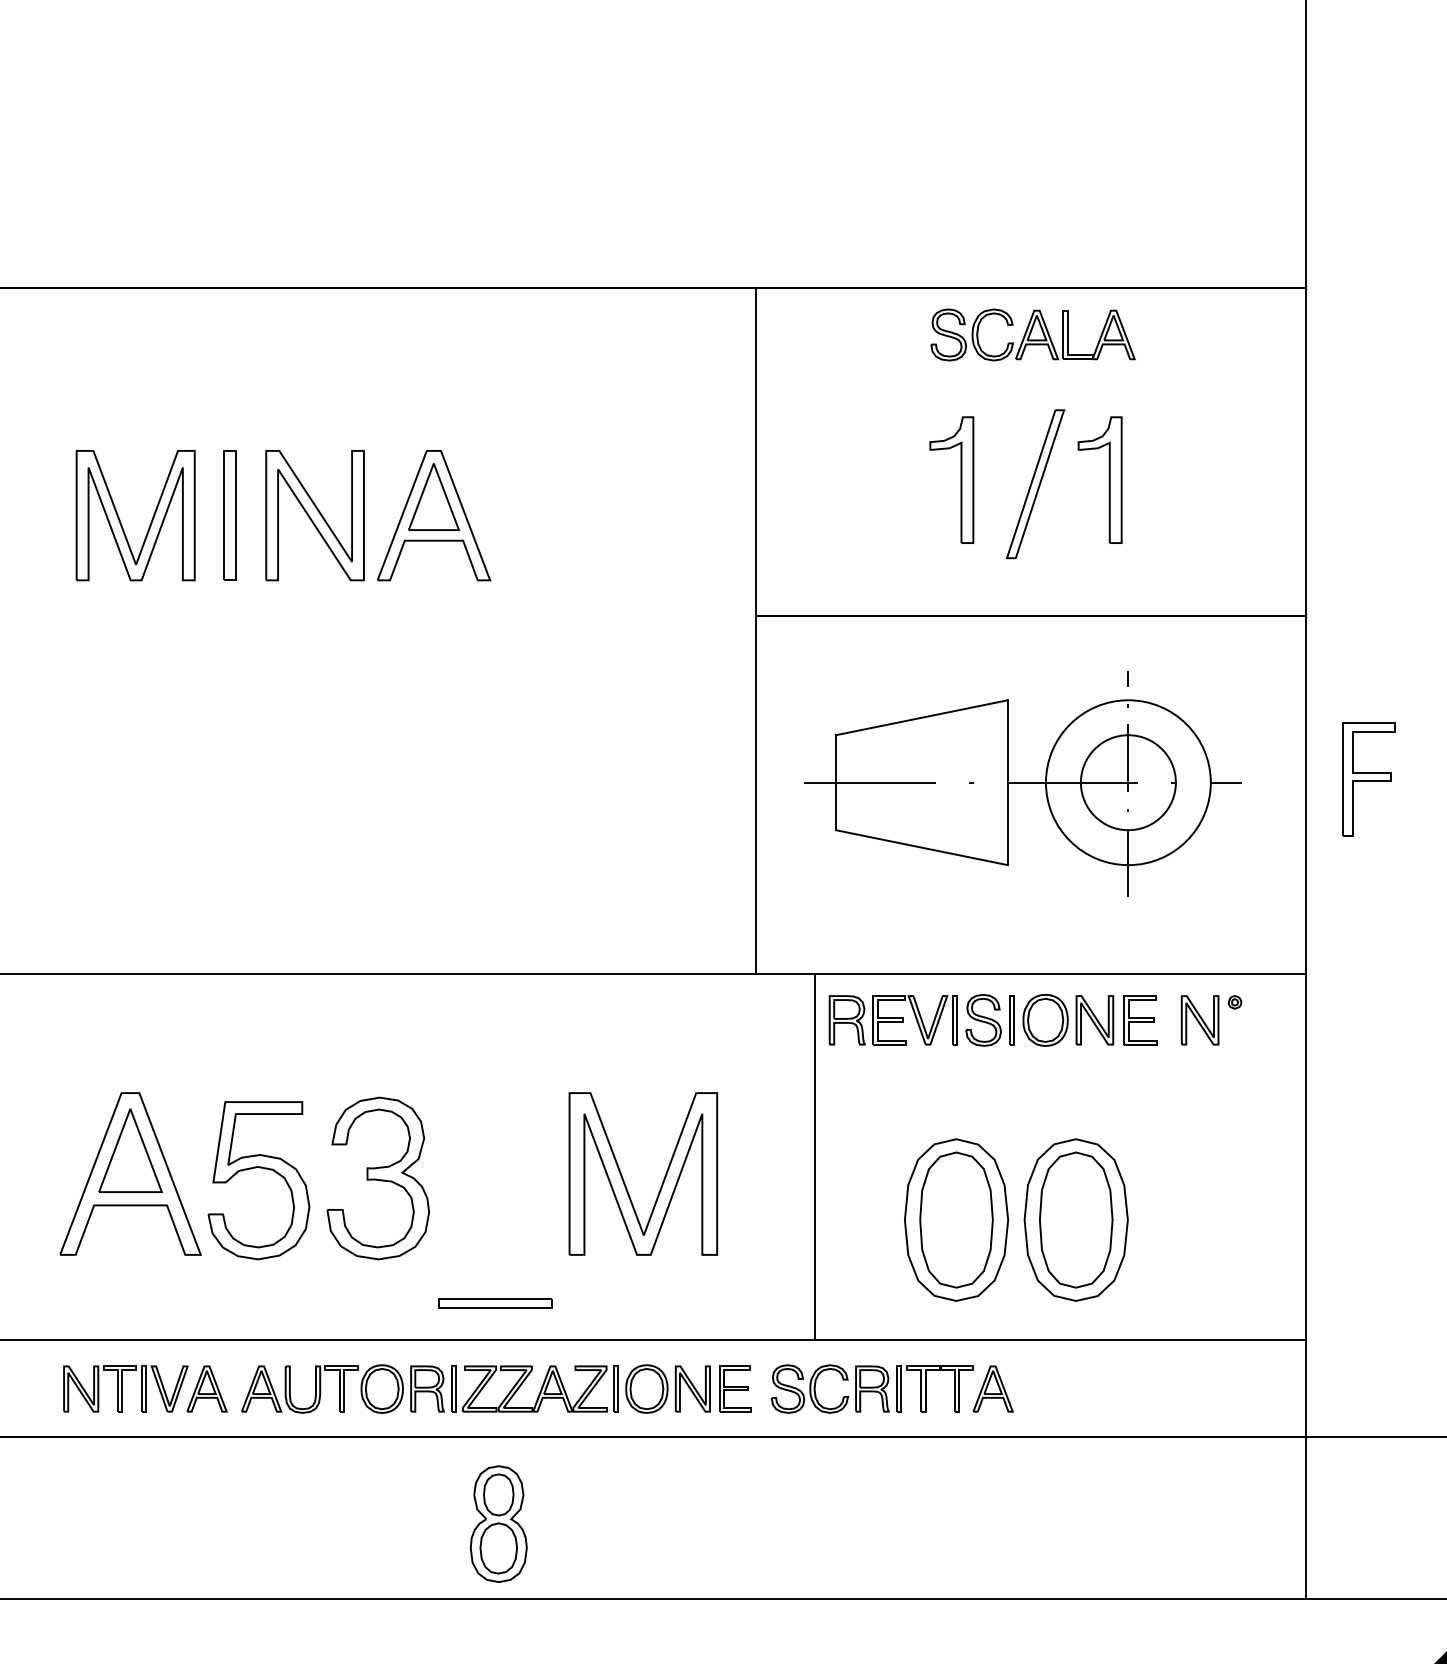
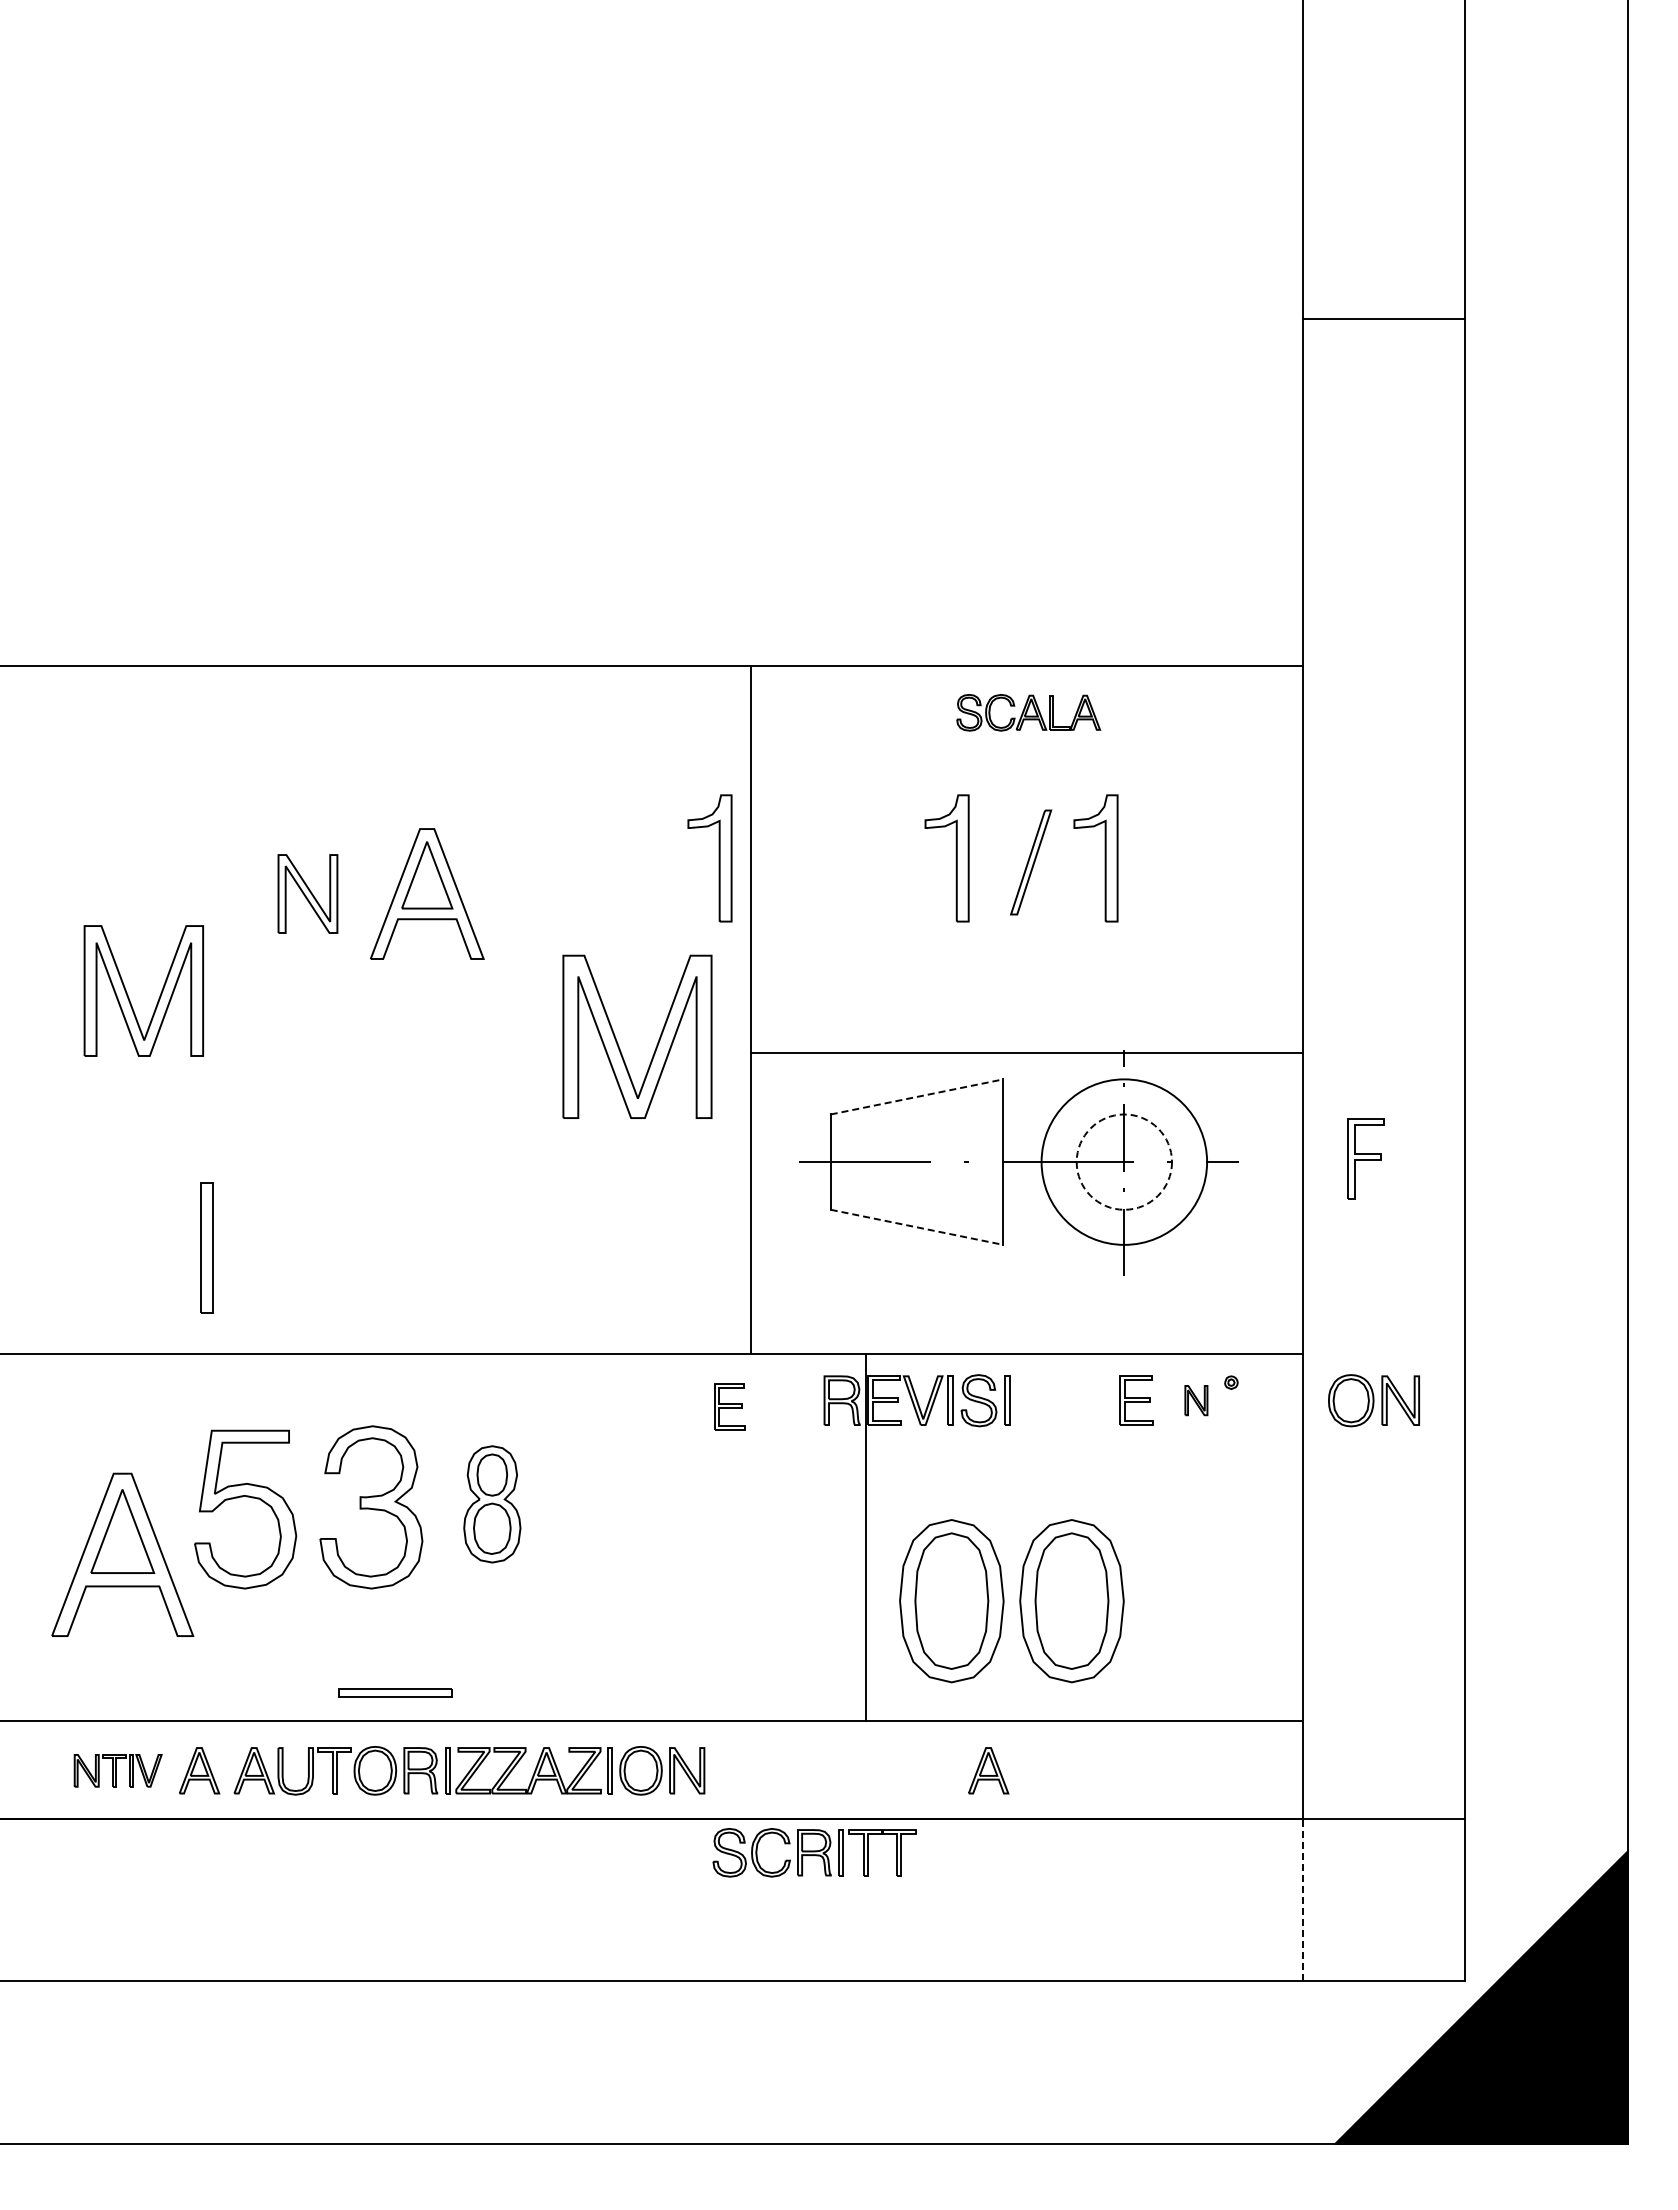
part: (1032, 334) -> (1028, 712), size x0.7
part: (724, 480) -> (718, 858), added
part: (1034, 484) -> (1030, 862), size x0.7
part: (229, 515) -> (206, 1247), moved
part: (314, 515) -> (307, 893), size x0.6
part: (121, 522) -> (129, 997), moved
line: (1030, 615) -> (1026, 1053), moved
line: (922, 717) -> (917, 1096), solid -> dashed
part: (1368, 779) -> (1365, 1158), size x0.7
circle: (1128, 782) -> (1124, 1161), solid -> dashed
line: (922, 847) -> (917, 1227), solid -> dashed
part: (1067, 1020) -> (1373, 1400), moved
part: (1200, 1020) -> (1196, 1400), size x0.6
line: (814, 1156) -> (866, 1537), moved
part: (259, 1168) -> (246, 1497), moved
part: (378, 1178) -> (371, 1507), moved
part: (624, 1180) -> (618, 1043), moved
part: (495, 1303) -> (395, 1692), moved
part: (126, 1388) -> (118, 1770), size x0.7
part: (735, 1388) -> (729, 1406), moved
part: (872, 1388) -> (814, 1852), moved
line: (1306, 1517) -> (1303, 1899), solid -> dashed
part: (498, 1524) -> (492, 1504), moved

